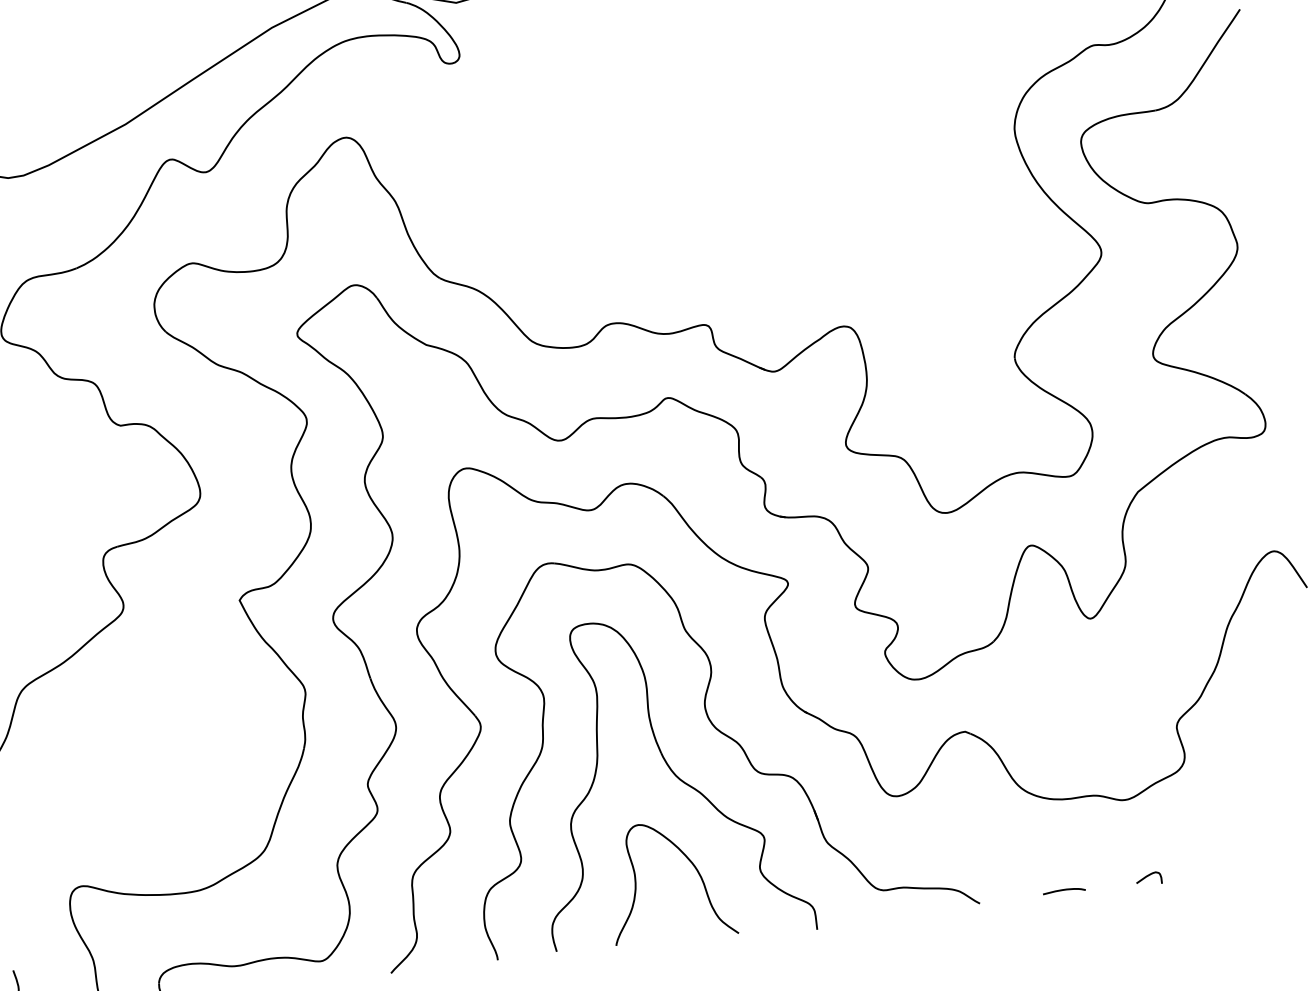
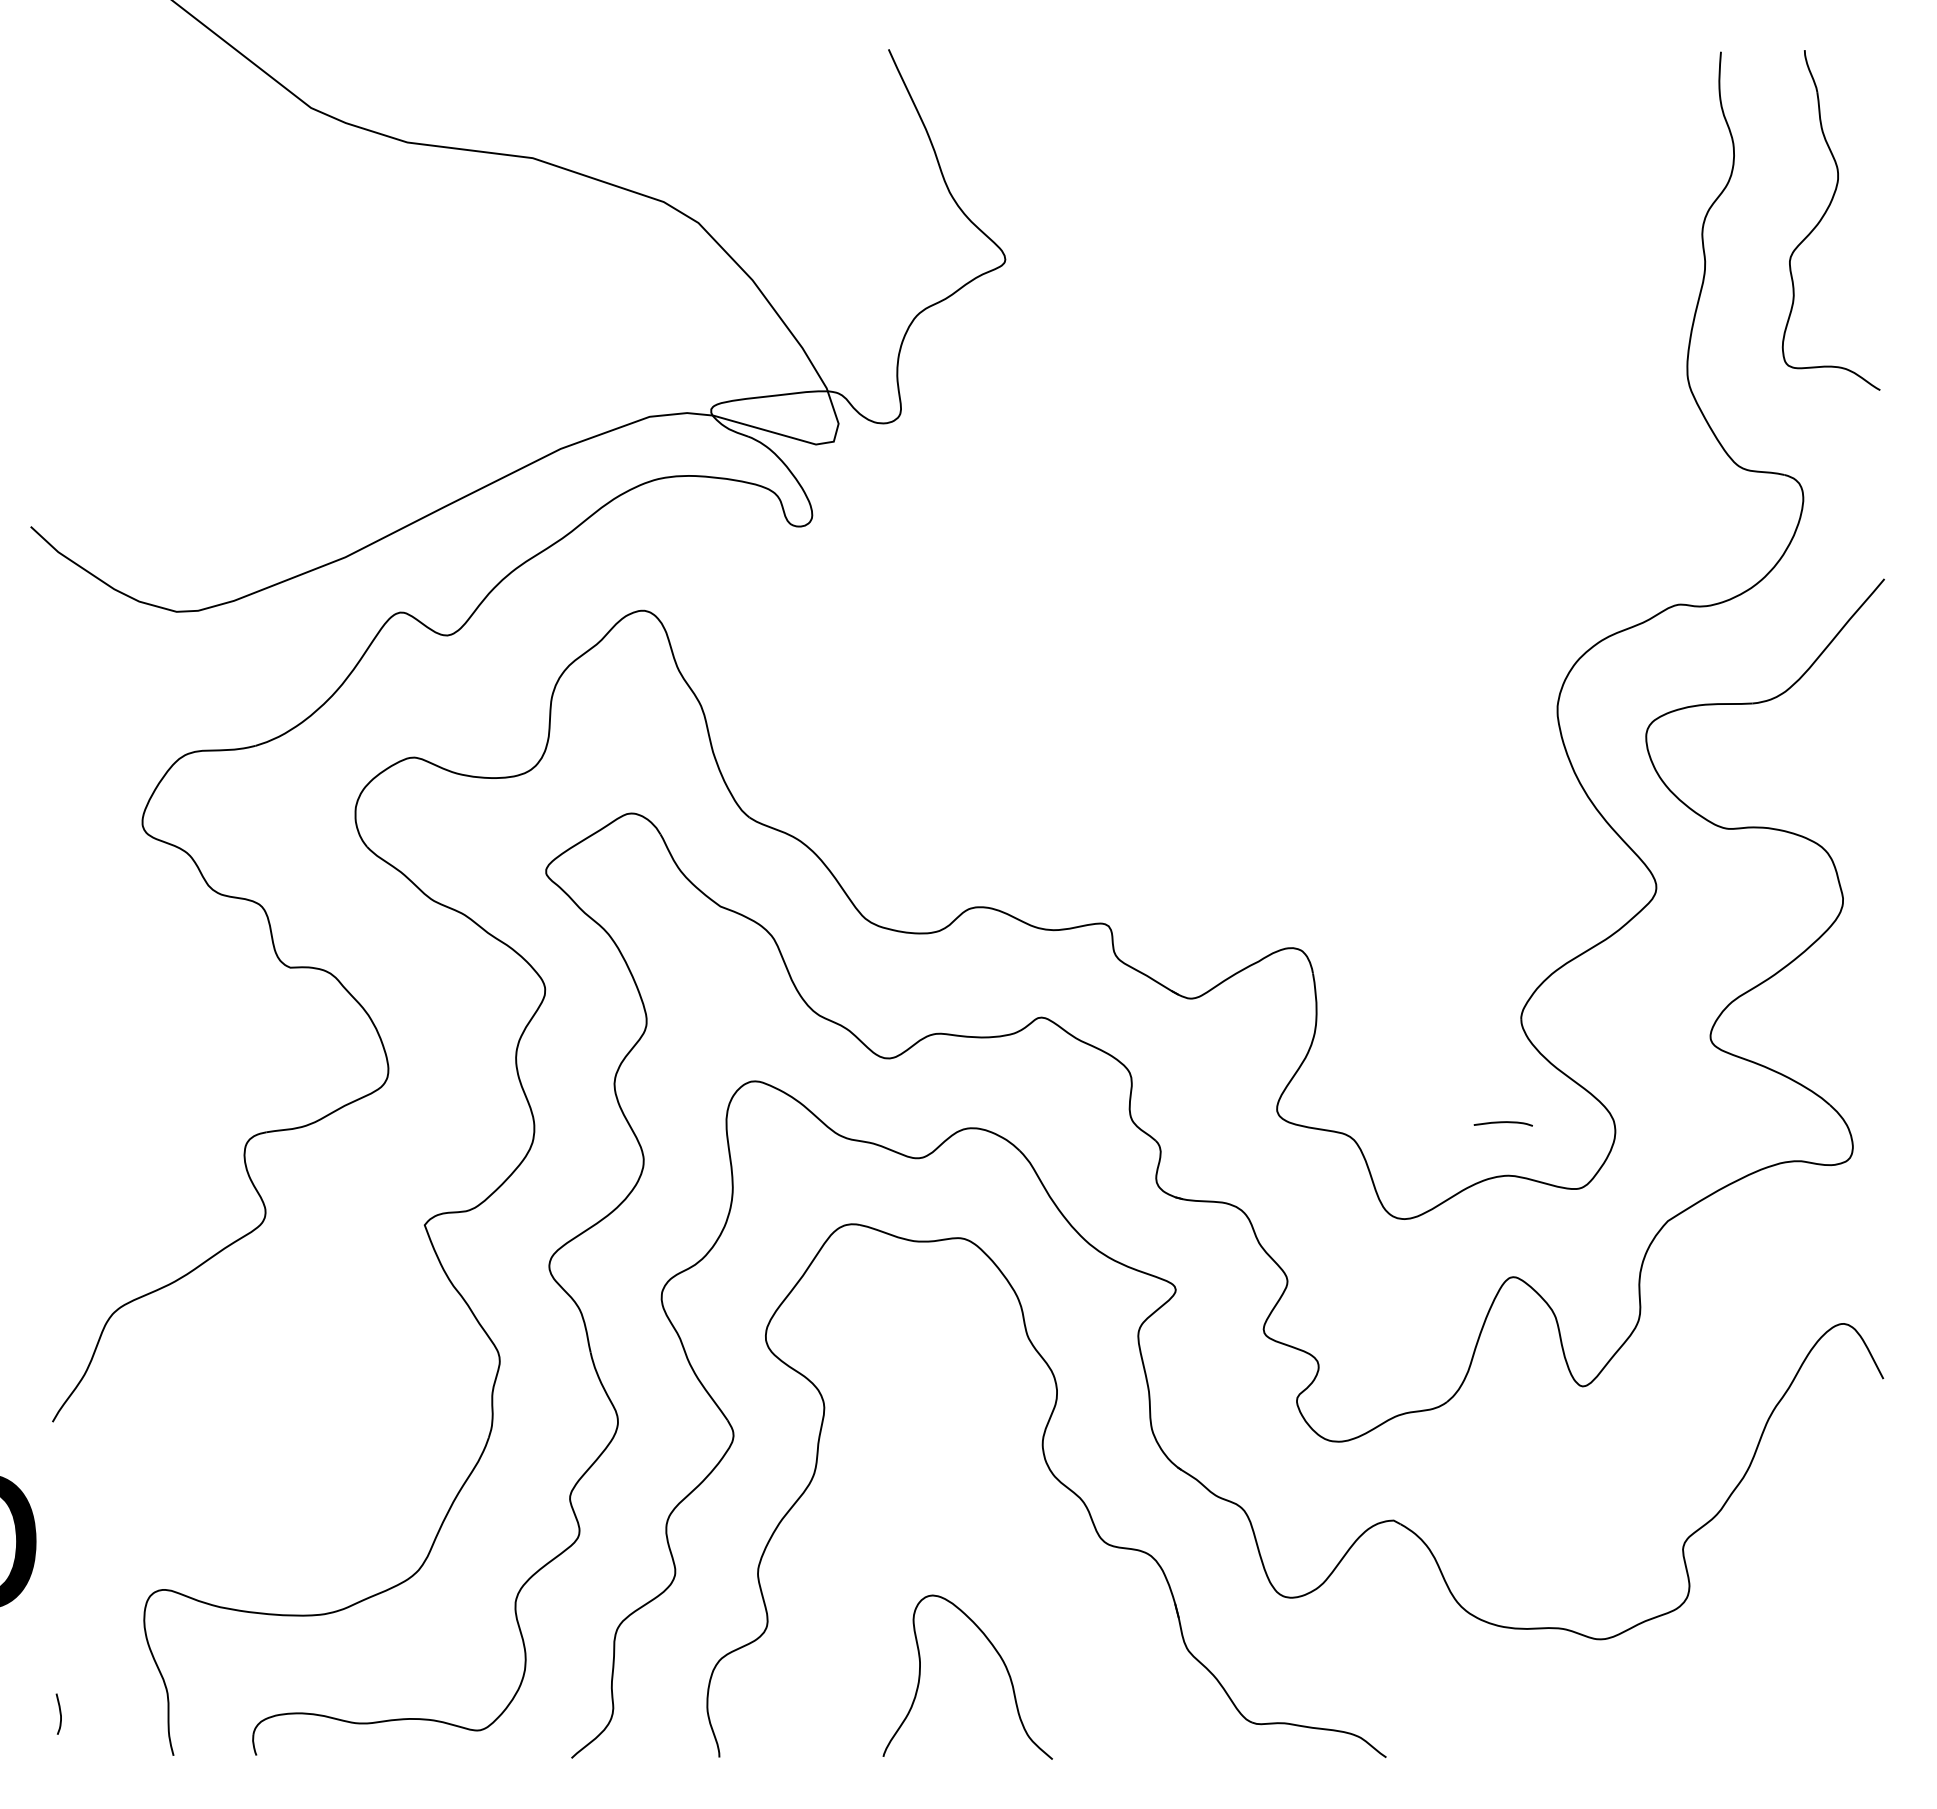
part: (674, 774) -> (989, 1532), removed
curve: (1148, 876) -> (1620, 1747), removed
curve: (1063, 890) -> (1502, 1123), moved

